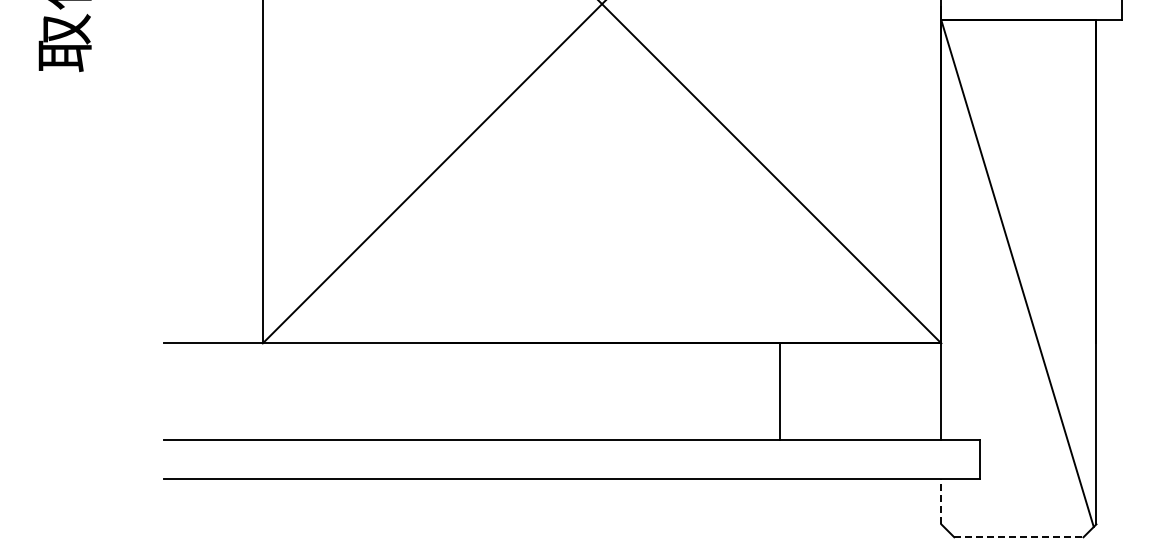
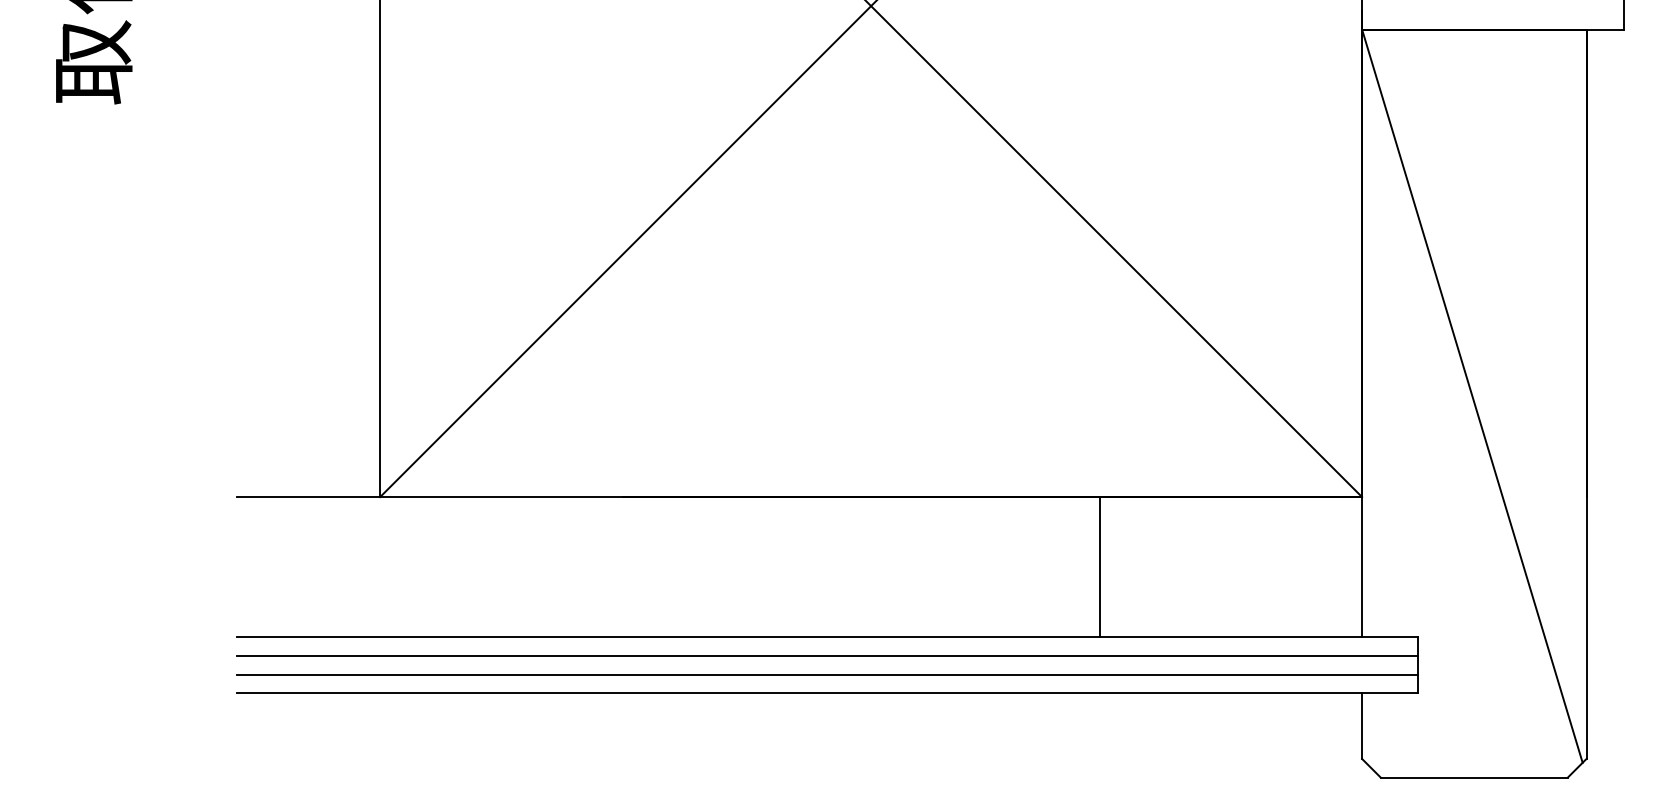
line: (780, 391) -> (1100, 566), moved
line: (571, 453) -> (826, 656), added
line: (571, 466) -> (826, 675), added
line: (941, 501) -> (1362, 725), dashed -> solid
line: (1018, 537) -> (1473, 777), dashed -> solid

